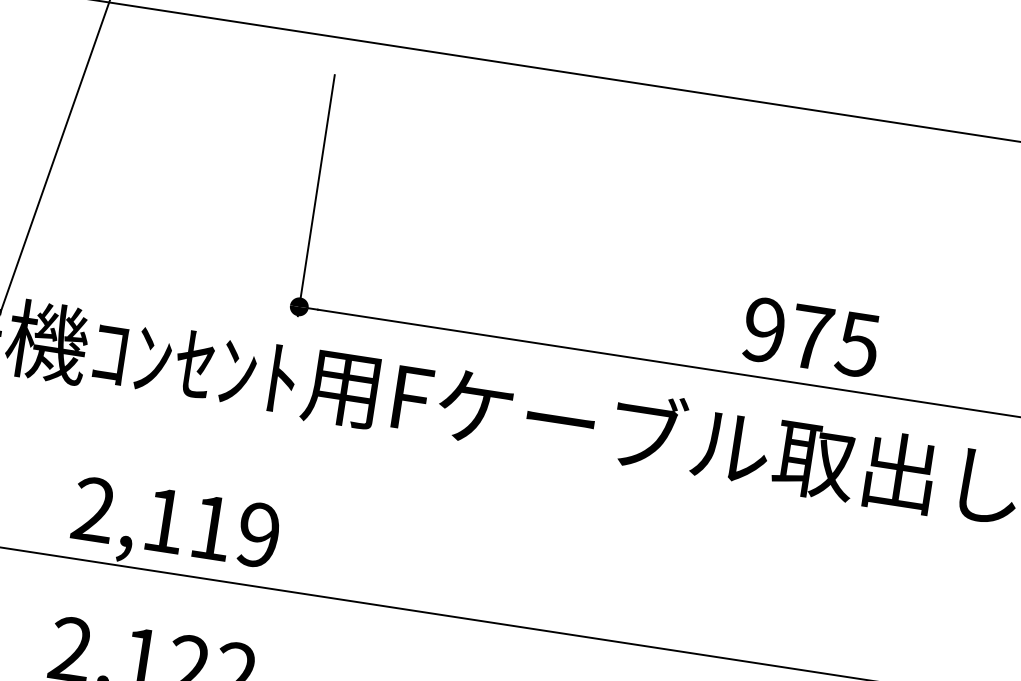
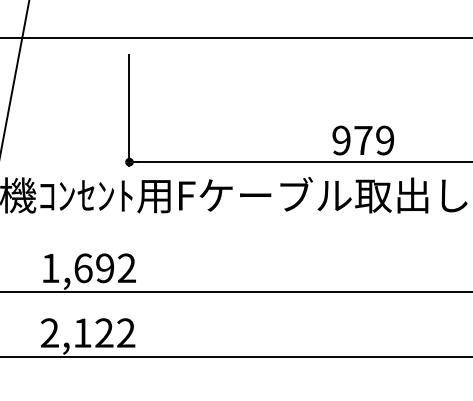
text: (856, 344) -> (384, 140), 975 -> 979
text: (175, 522) -> (88, 268), 2,119 -> 1,692

